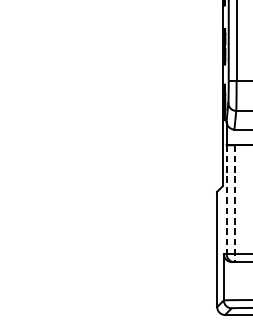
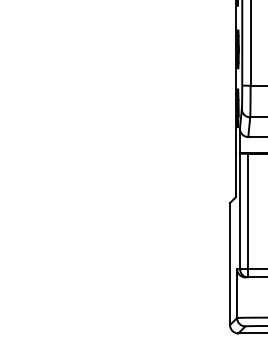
line: (227, 199) -> (240, 211), dashed -> solid
line: (234, 203) -> (248, 215), dashed -> solid

